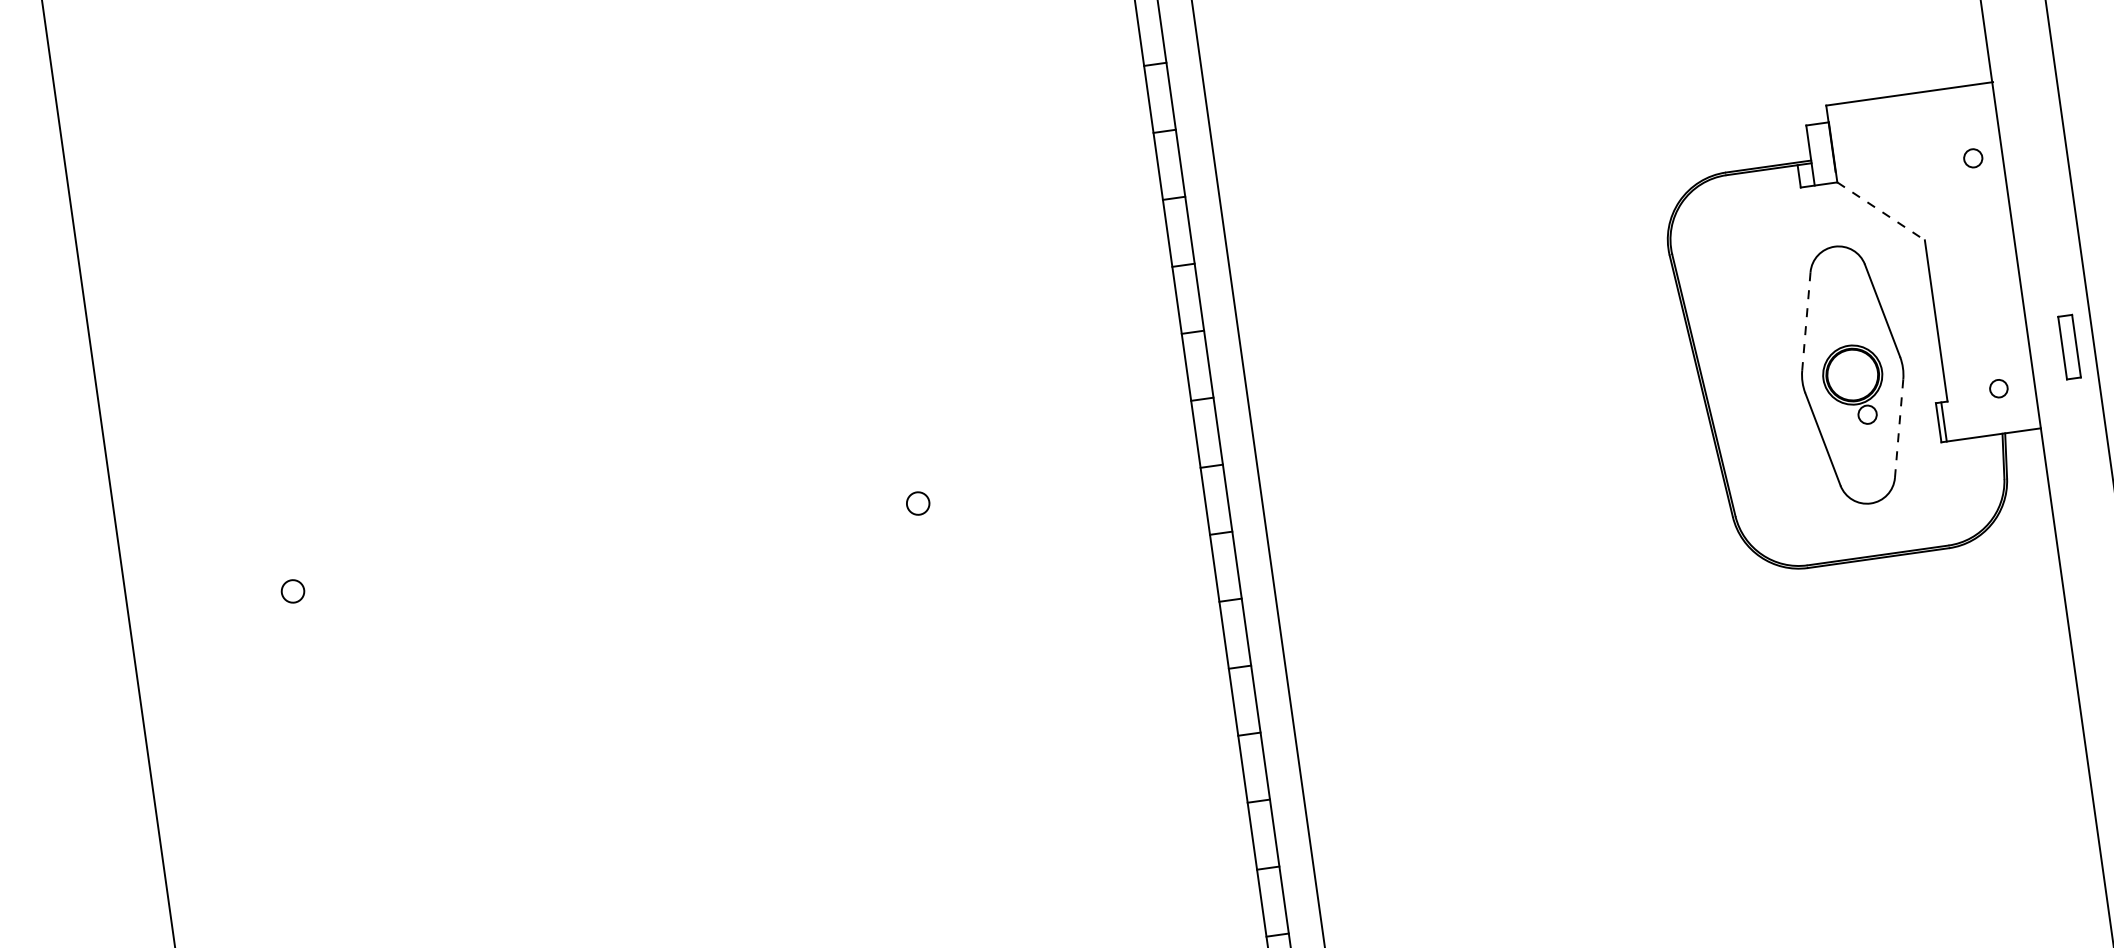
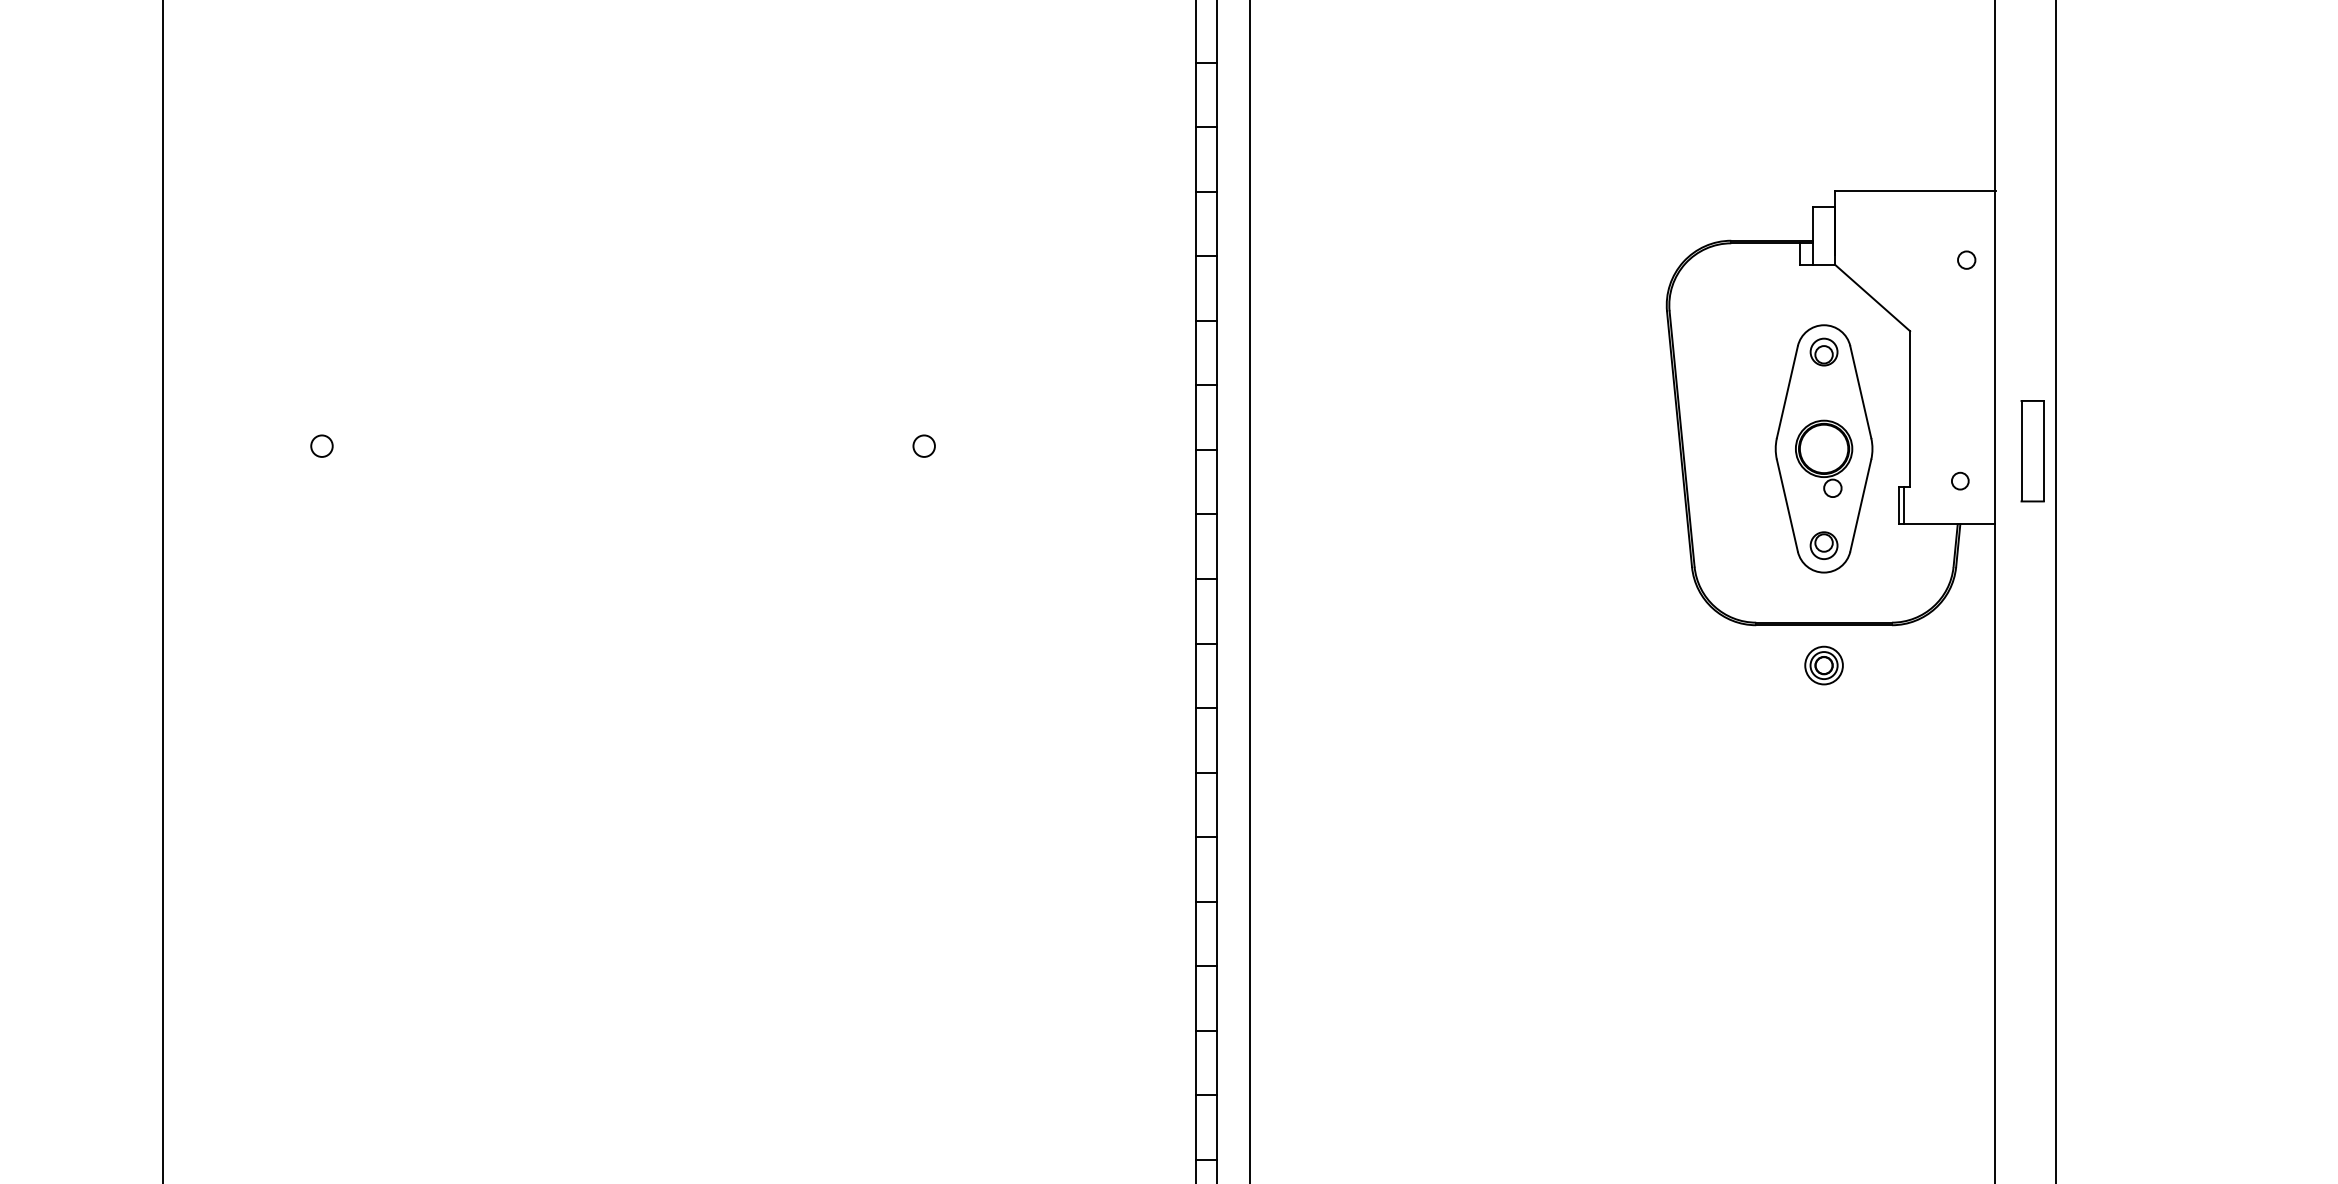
line: (1882, 211) -> (1873, 298), dashed -> solid
part: (1837, 274) -> (1823, 351), added
line: (1806, 321) -> (1787, 392), dashed -> solid
part: (2069, 347) -> (2032, 451), size x1.67
line: (1898, 429) -> (1860, 506), dashed -> solid
part: (1866, 475) -> (1823, 545), added
part: (1883, 600) -> (1823, 665), added

